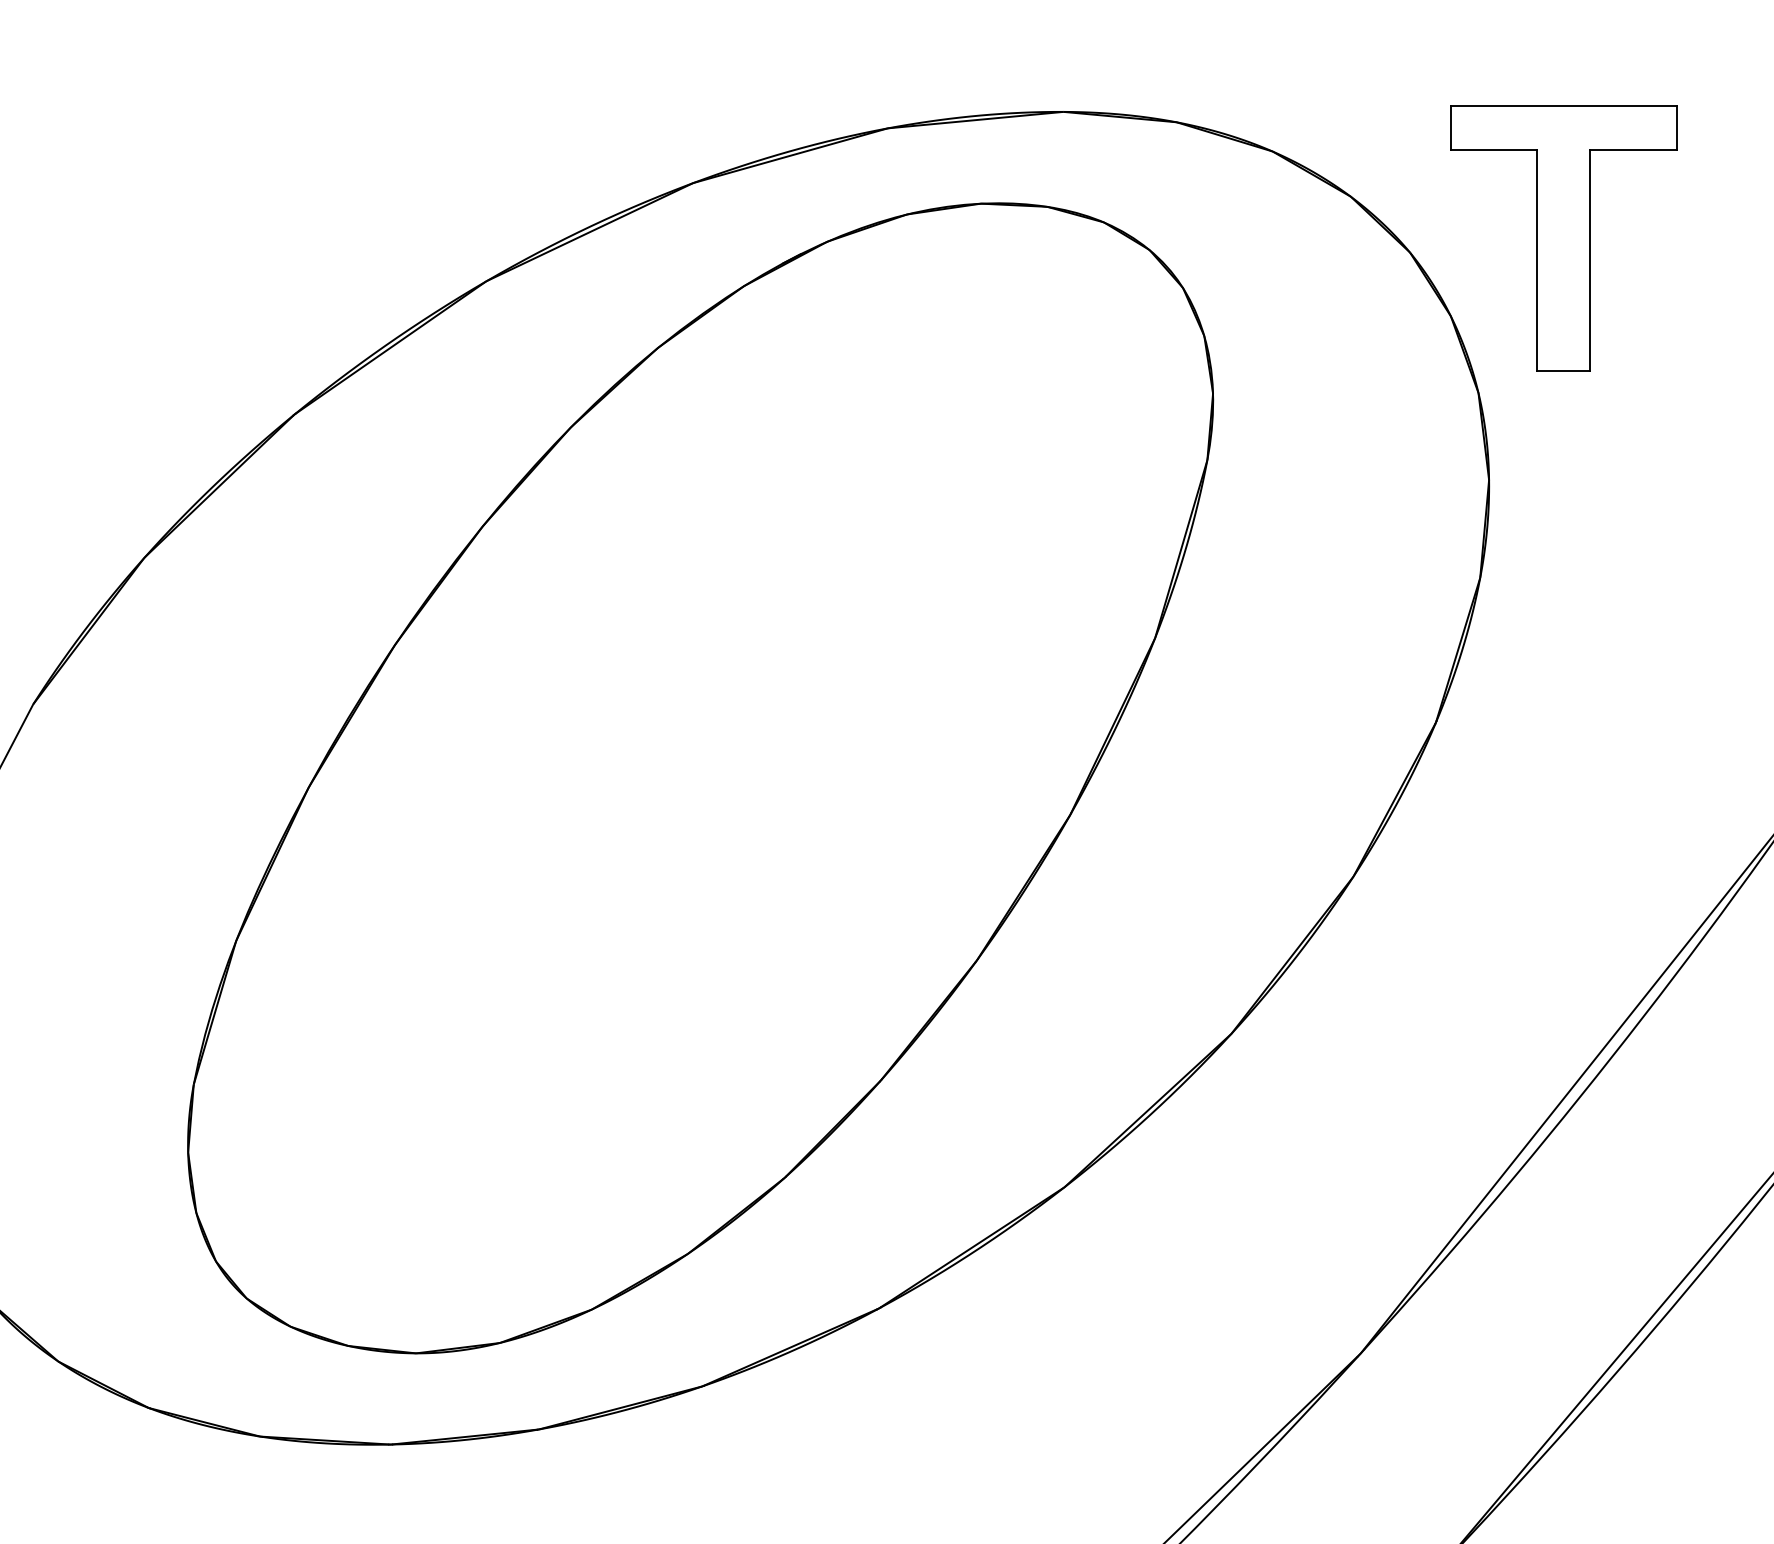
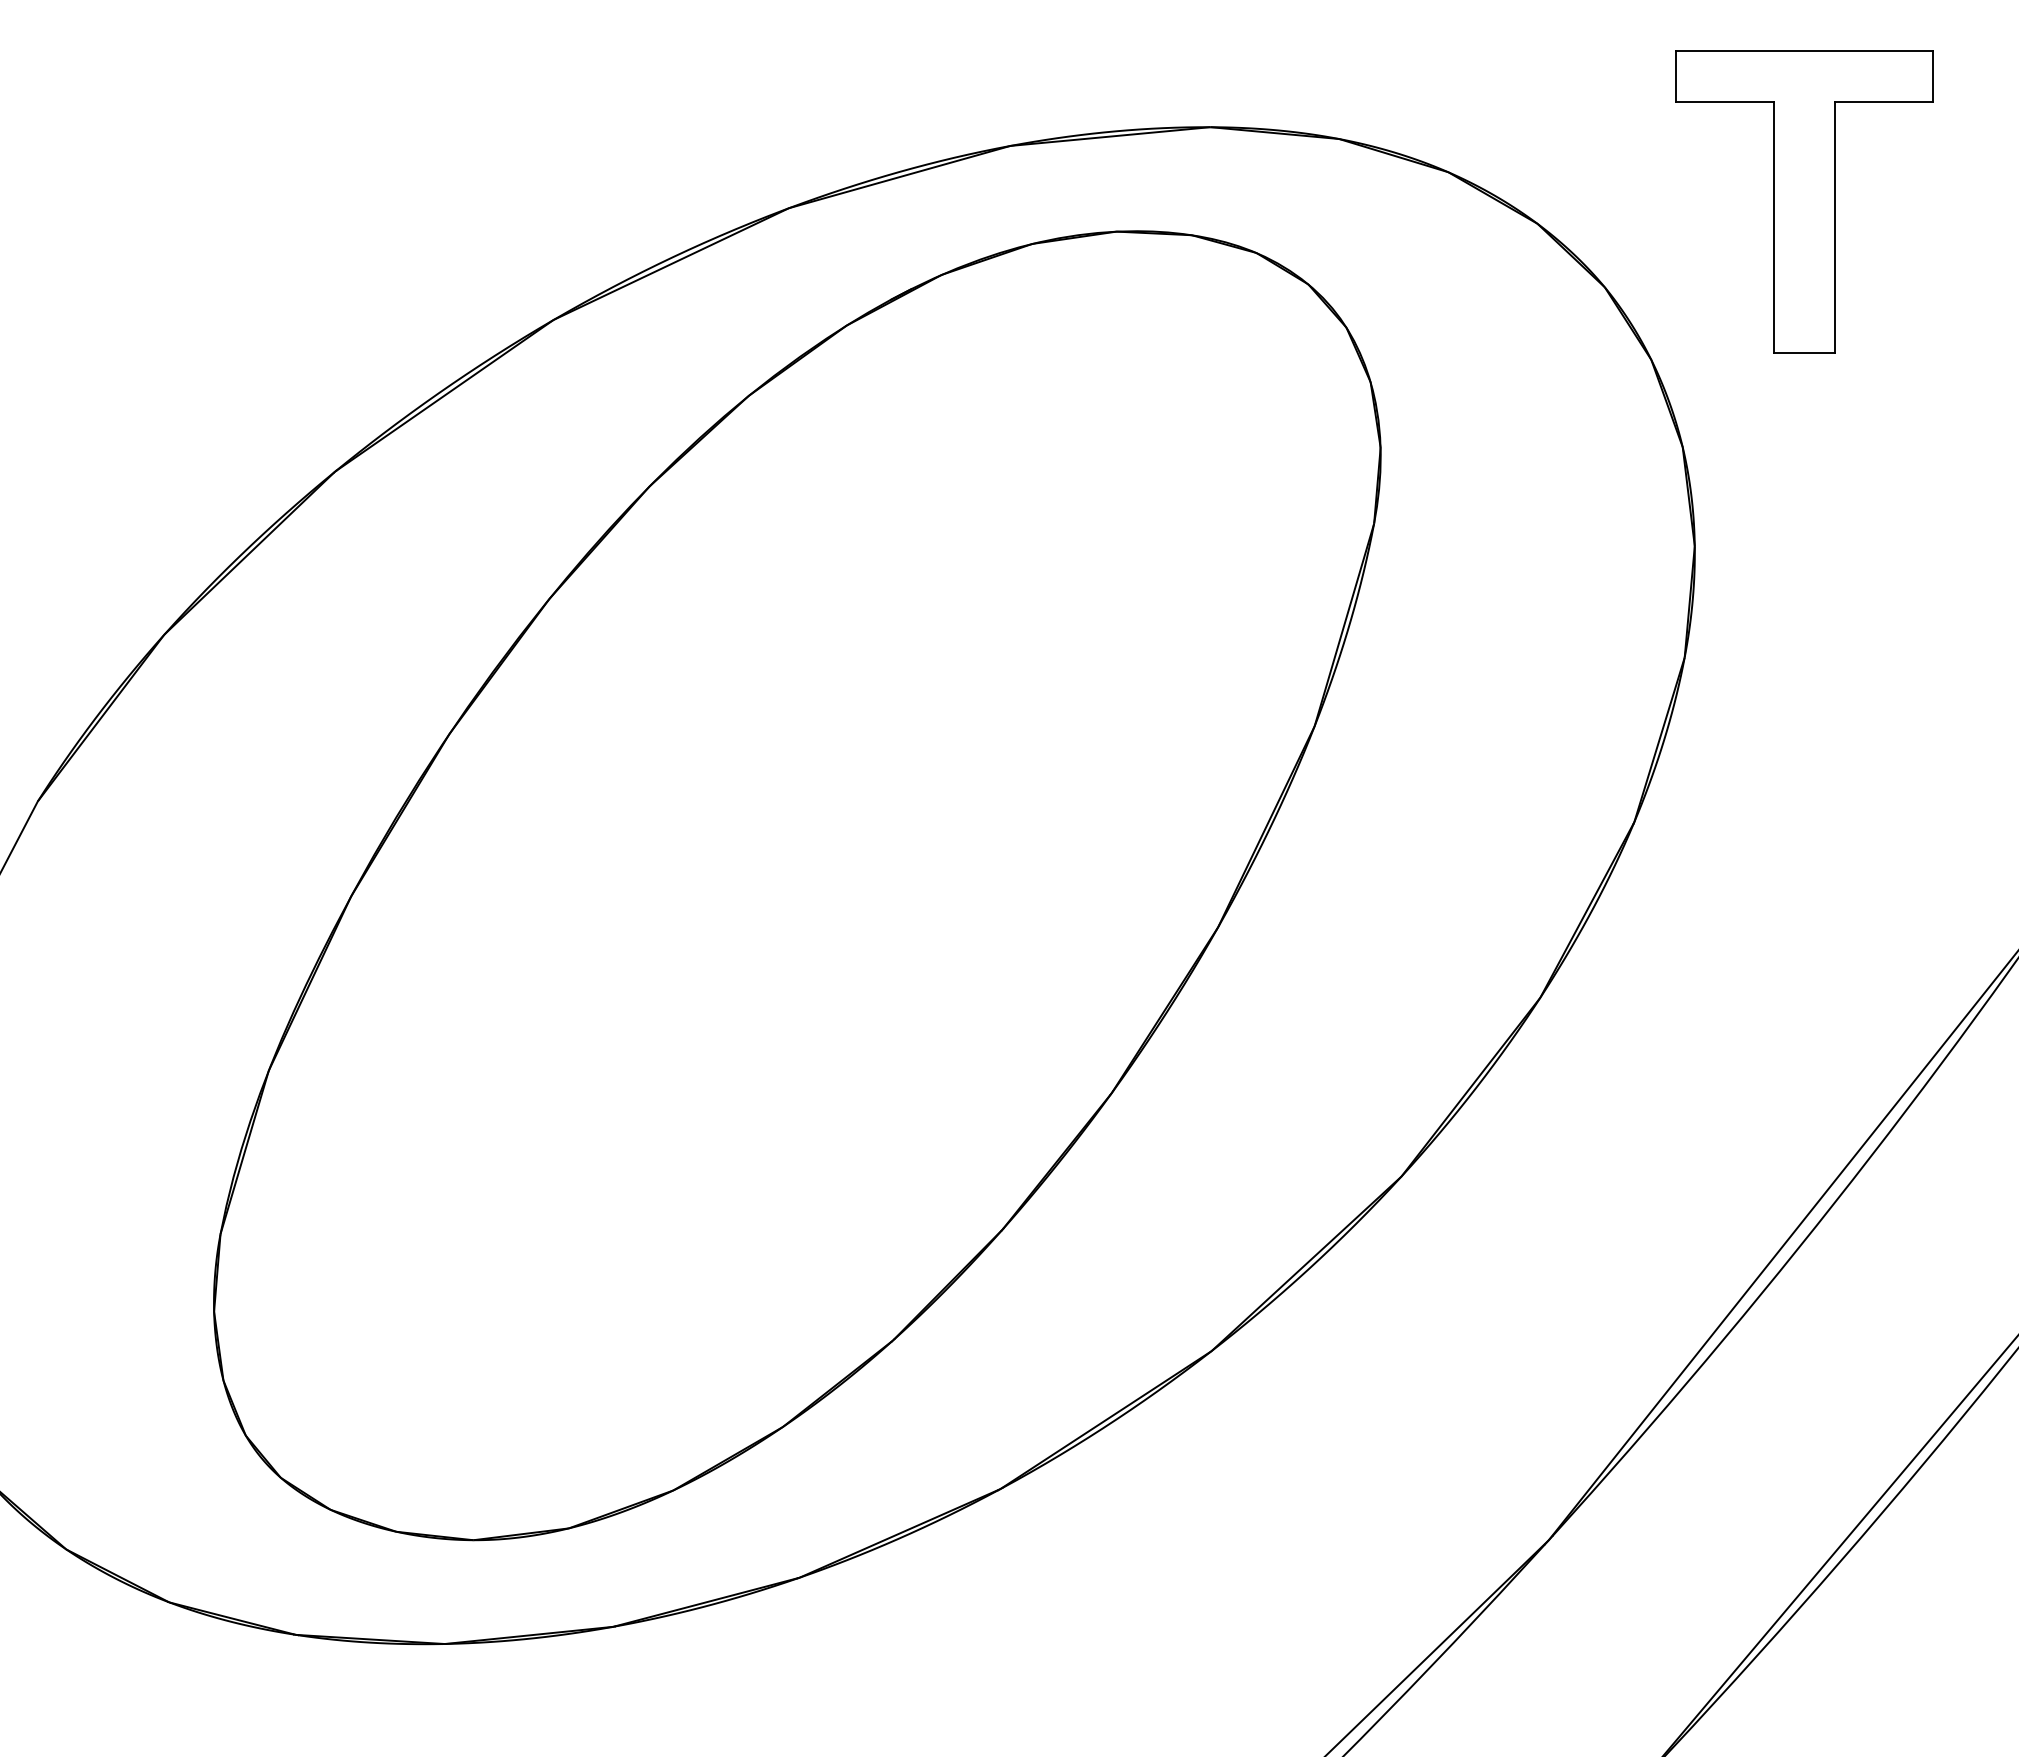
part: (1563, 237) -> (1804, 201), moved

